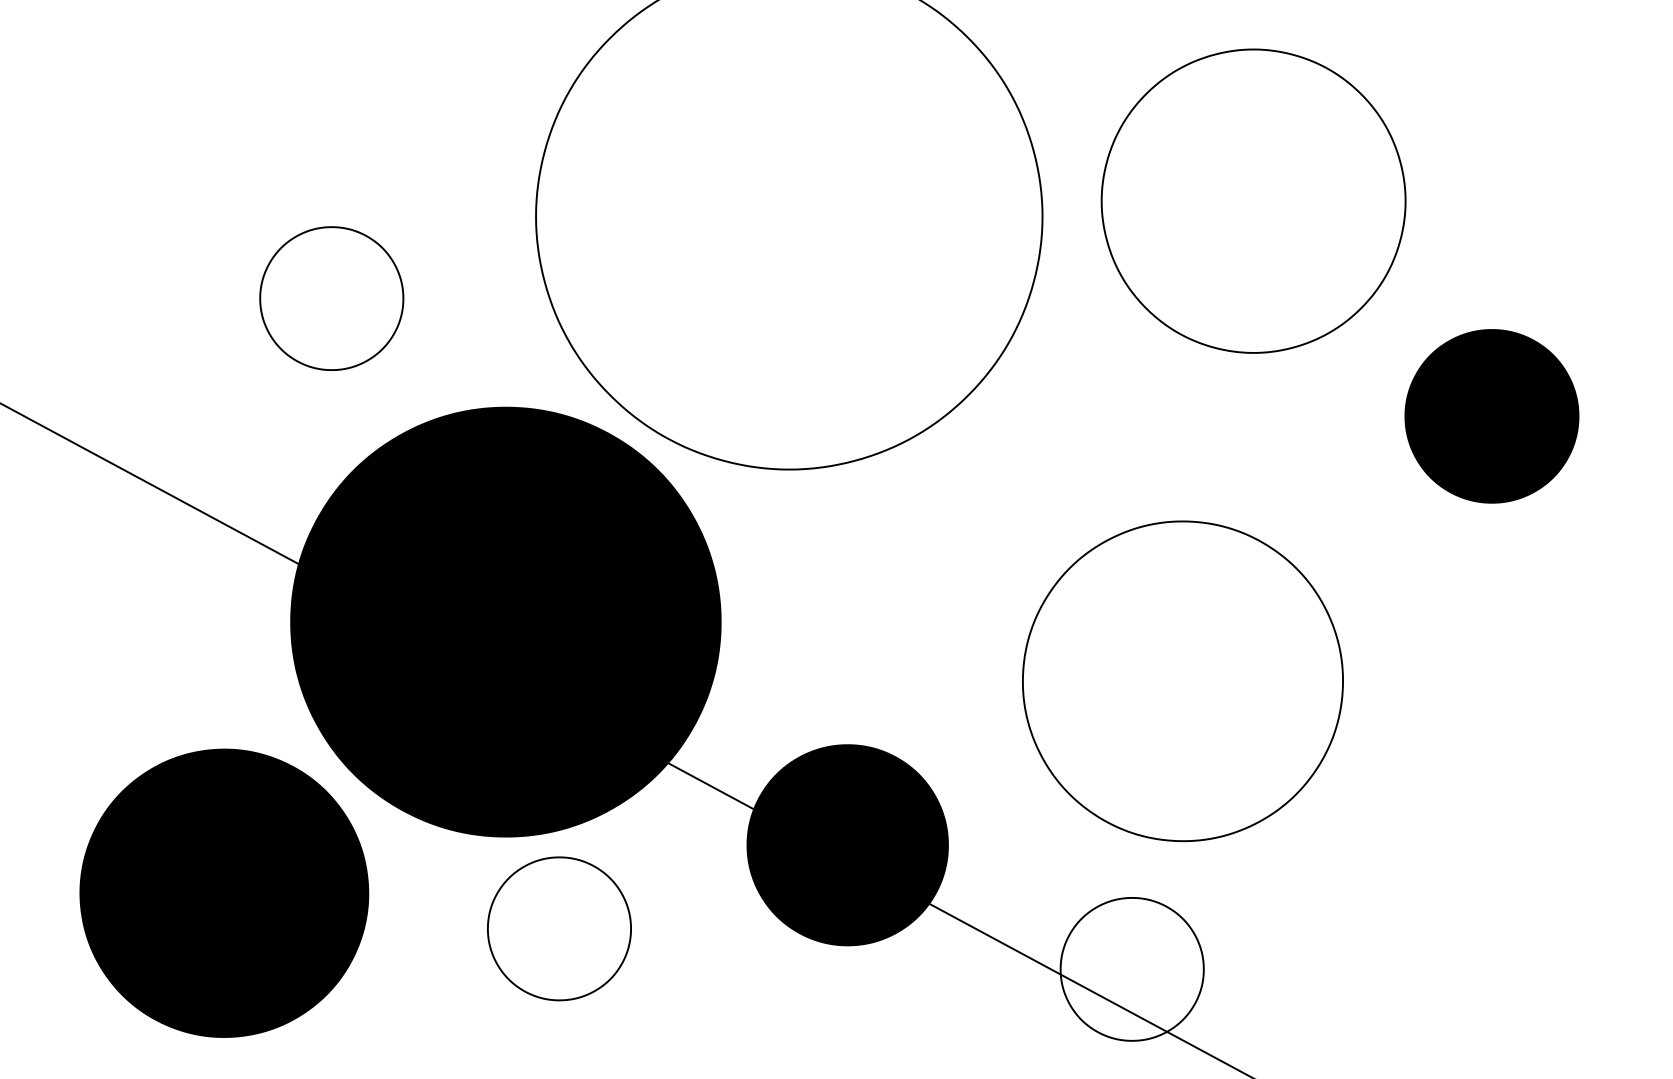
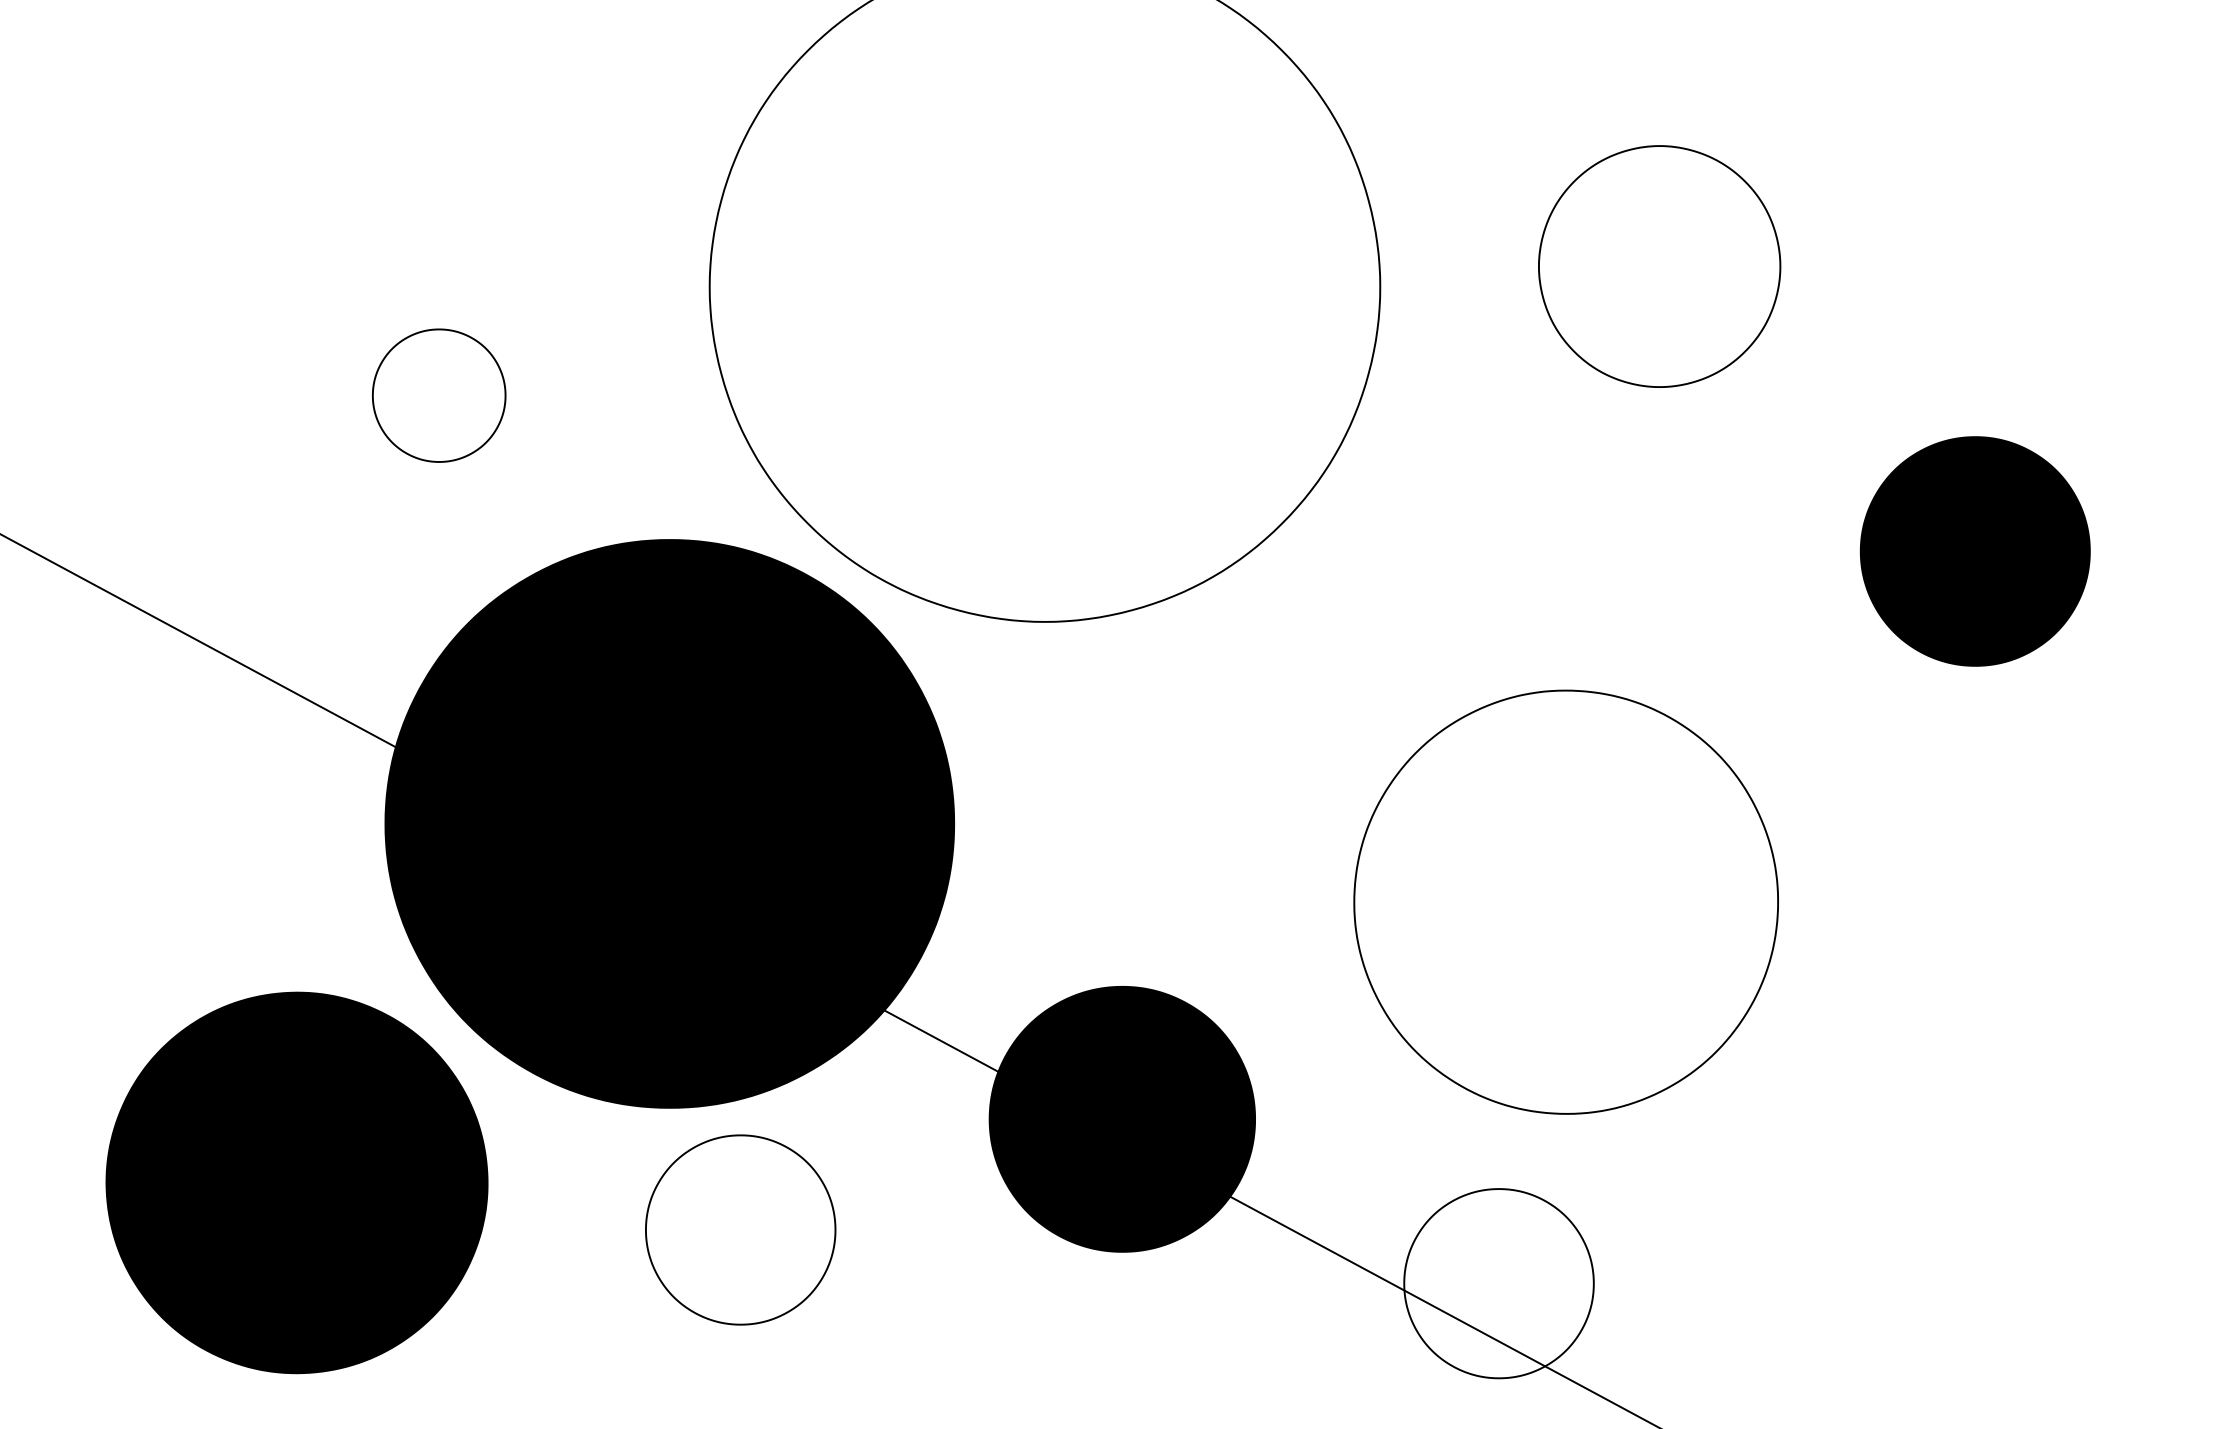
part: (1253, 201) -> (1659, 266), size x0.6
part: (331, 298) -> (438, 395), size x0.7

